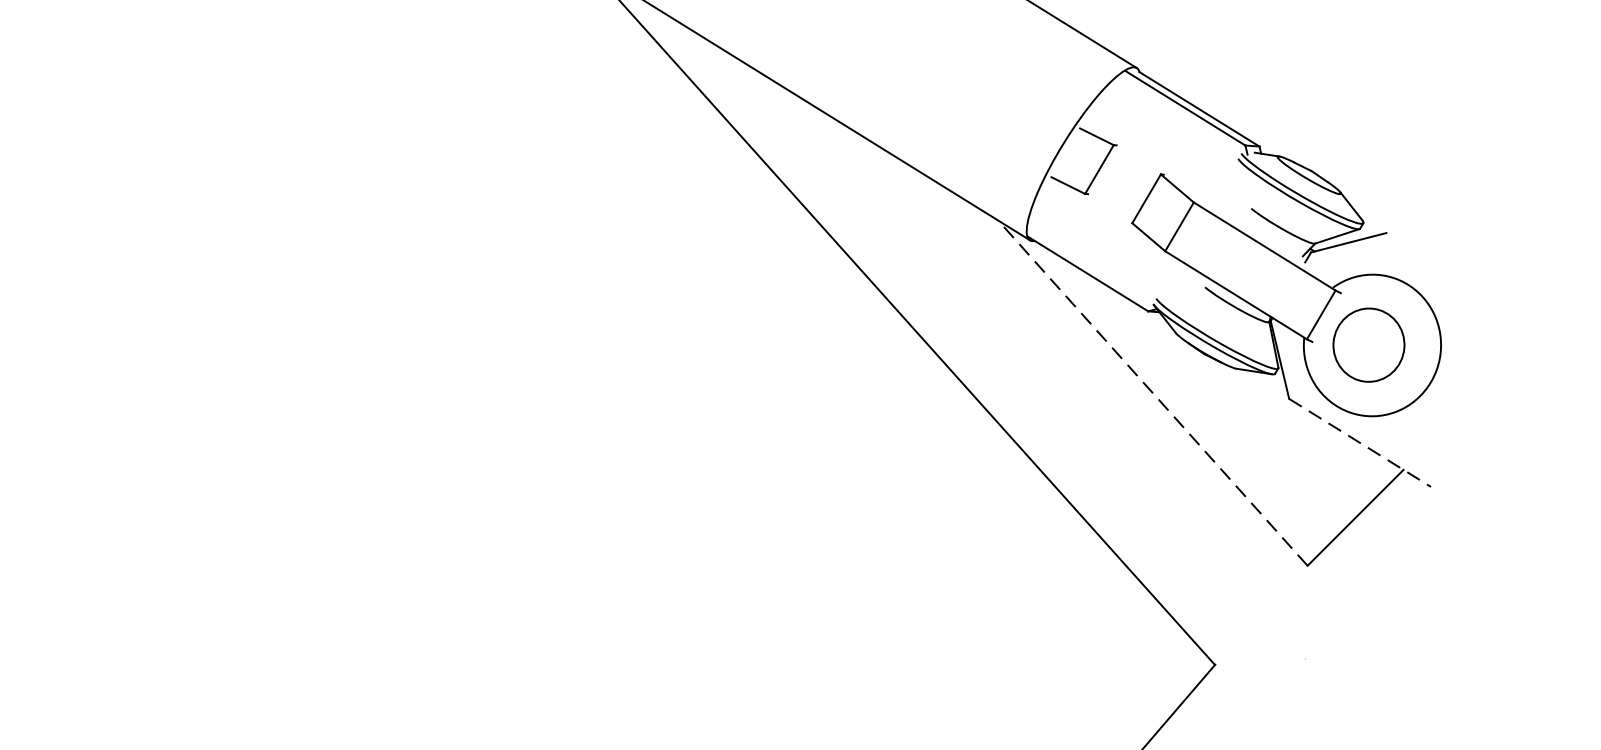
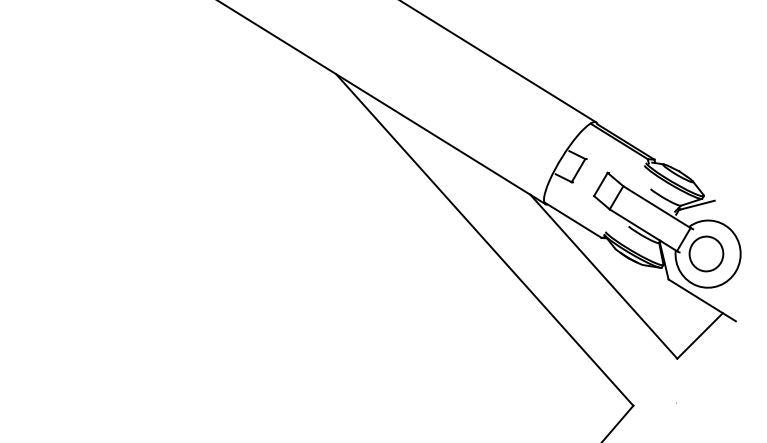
line: (1152, 392) -> (603, 276), dashed -> solid
line: (1360, 443) -> (702, 300), dashed -> solid

